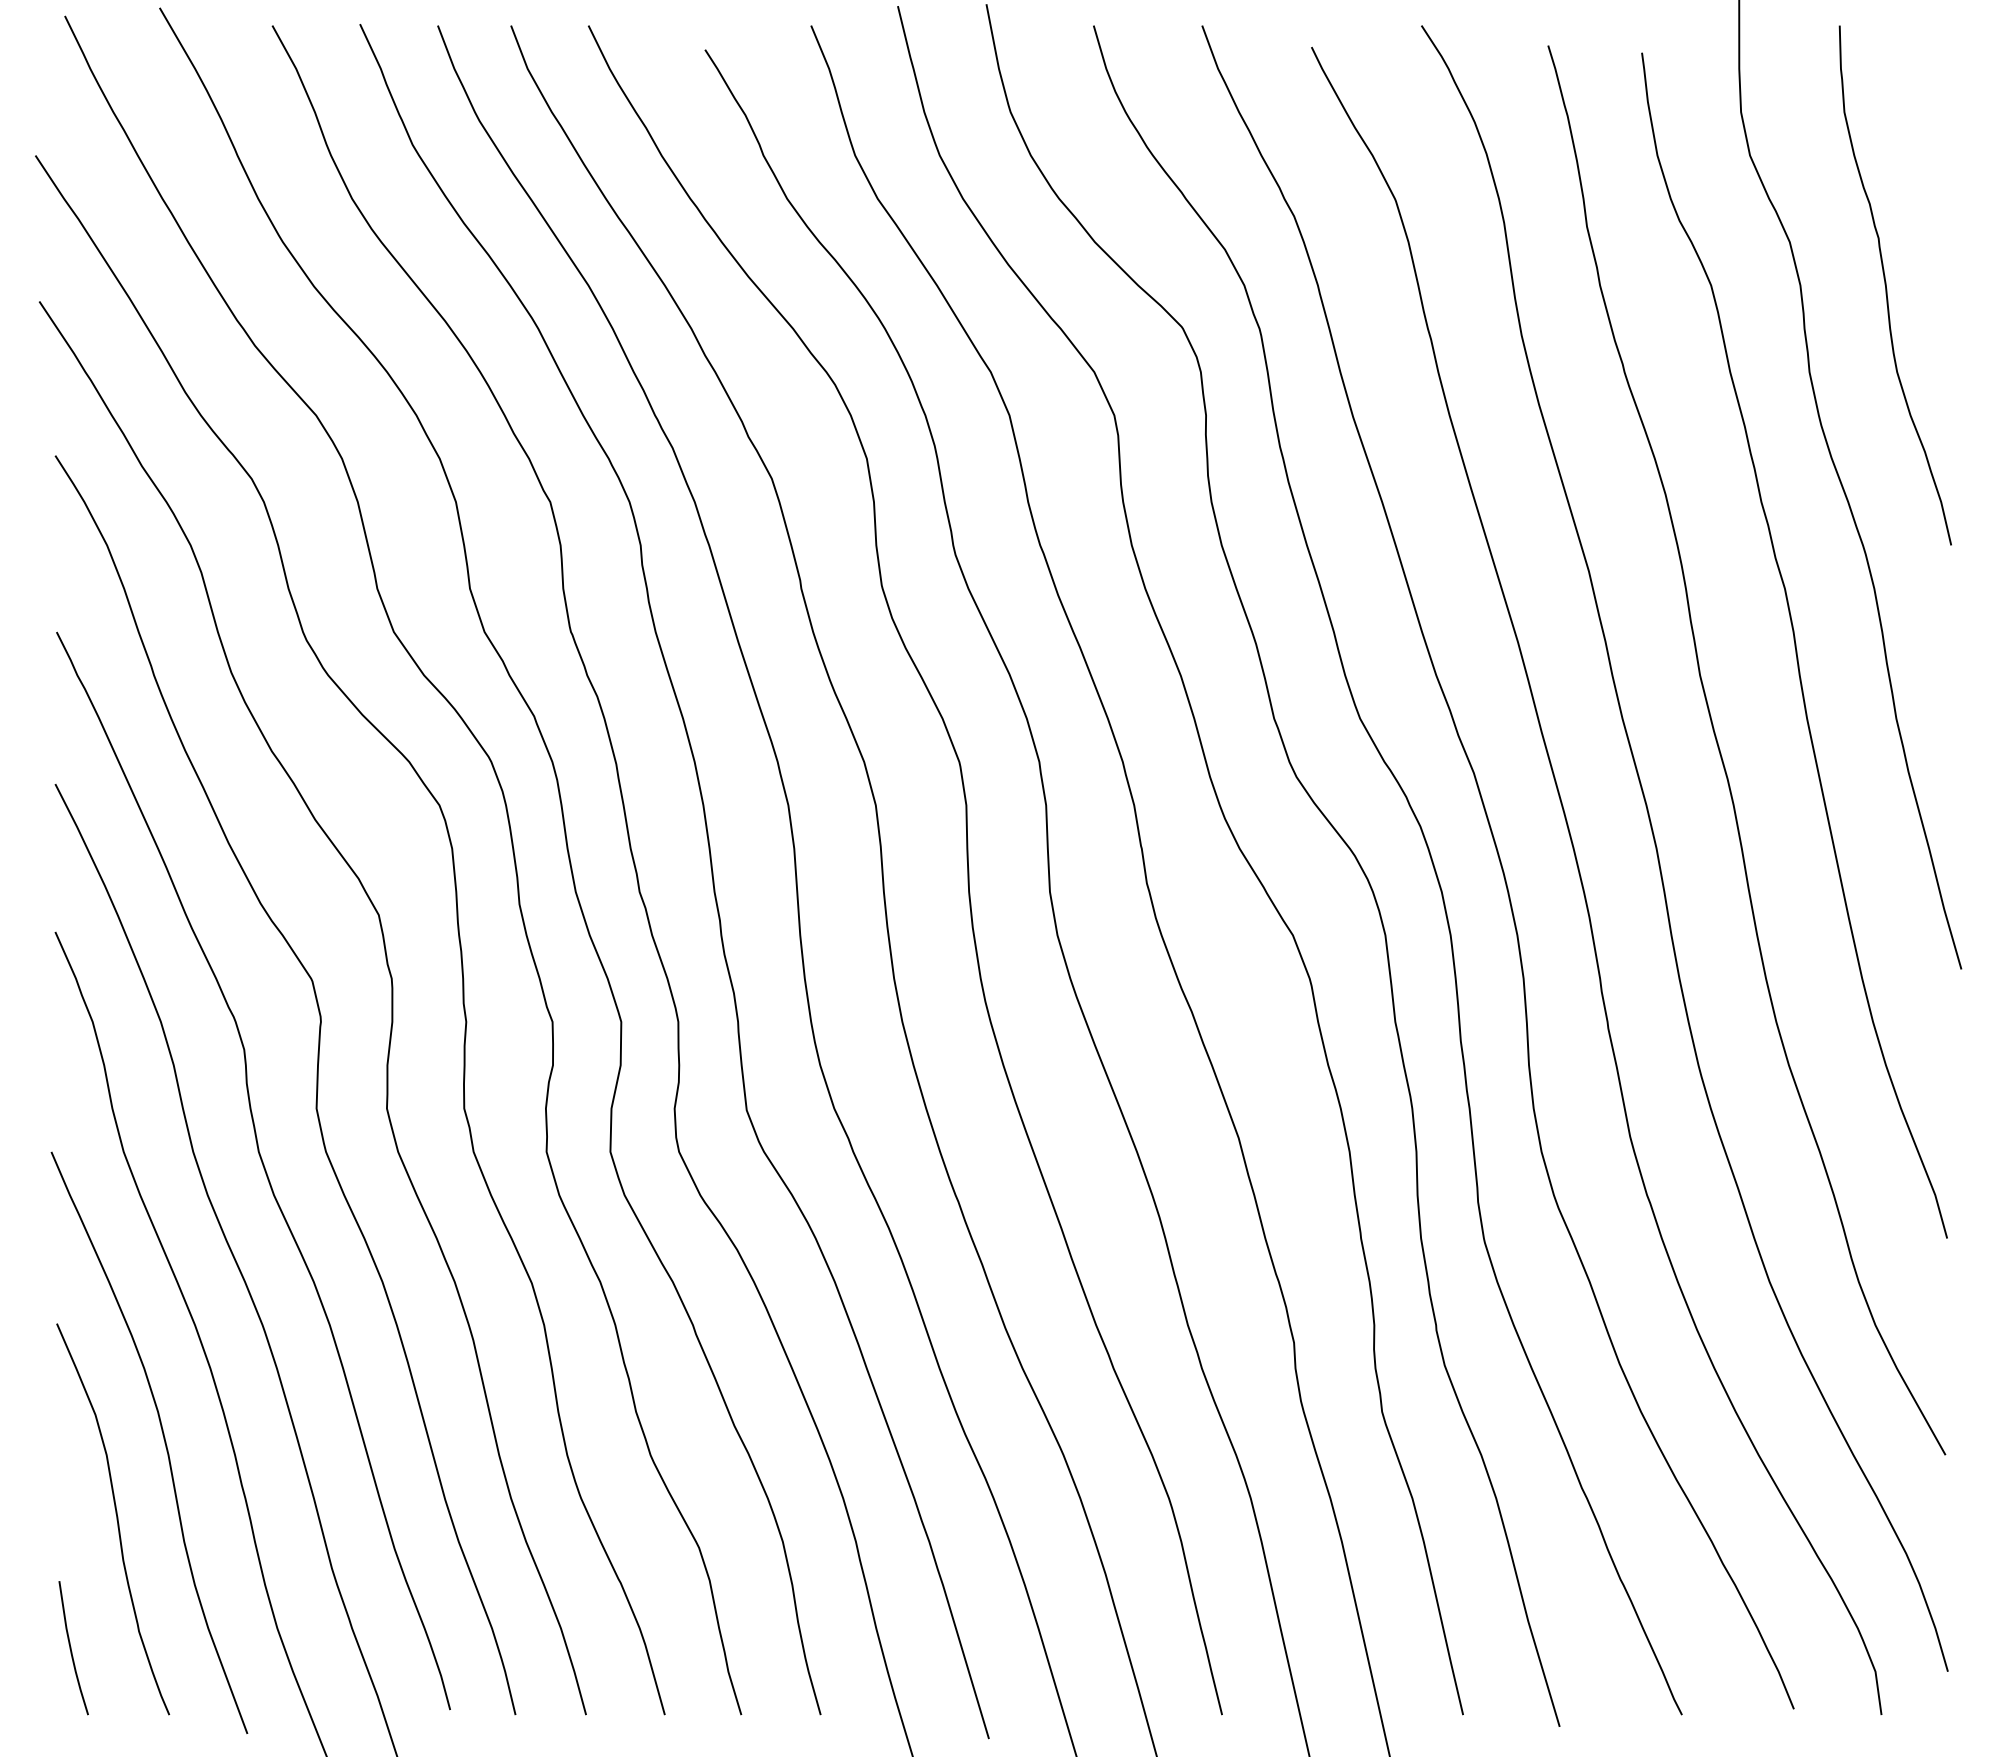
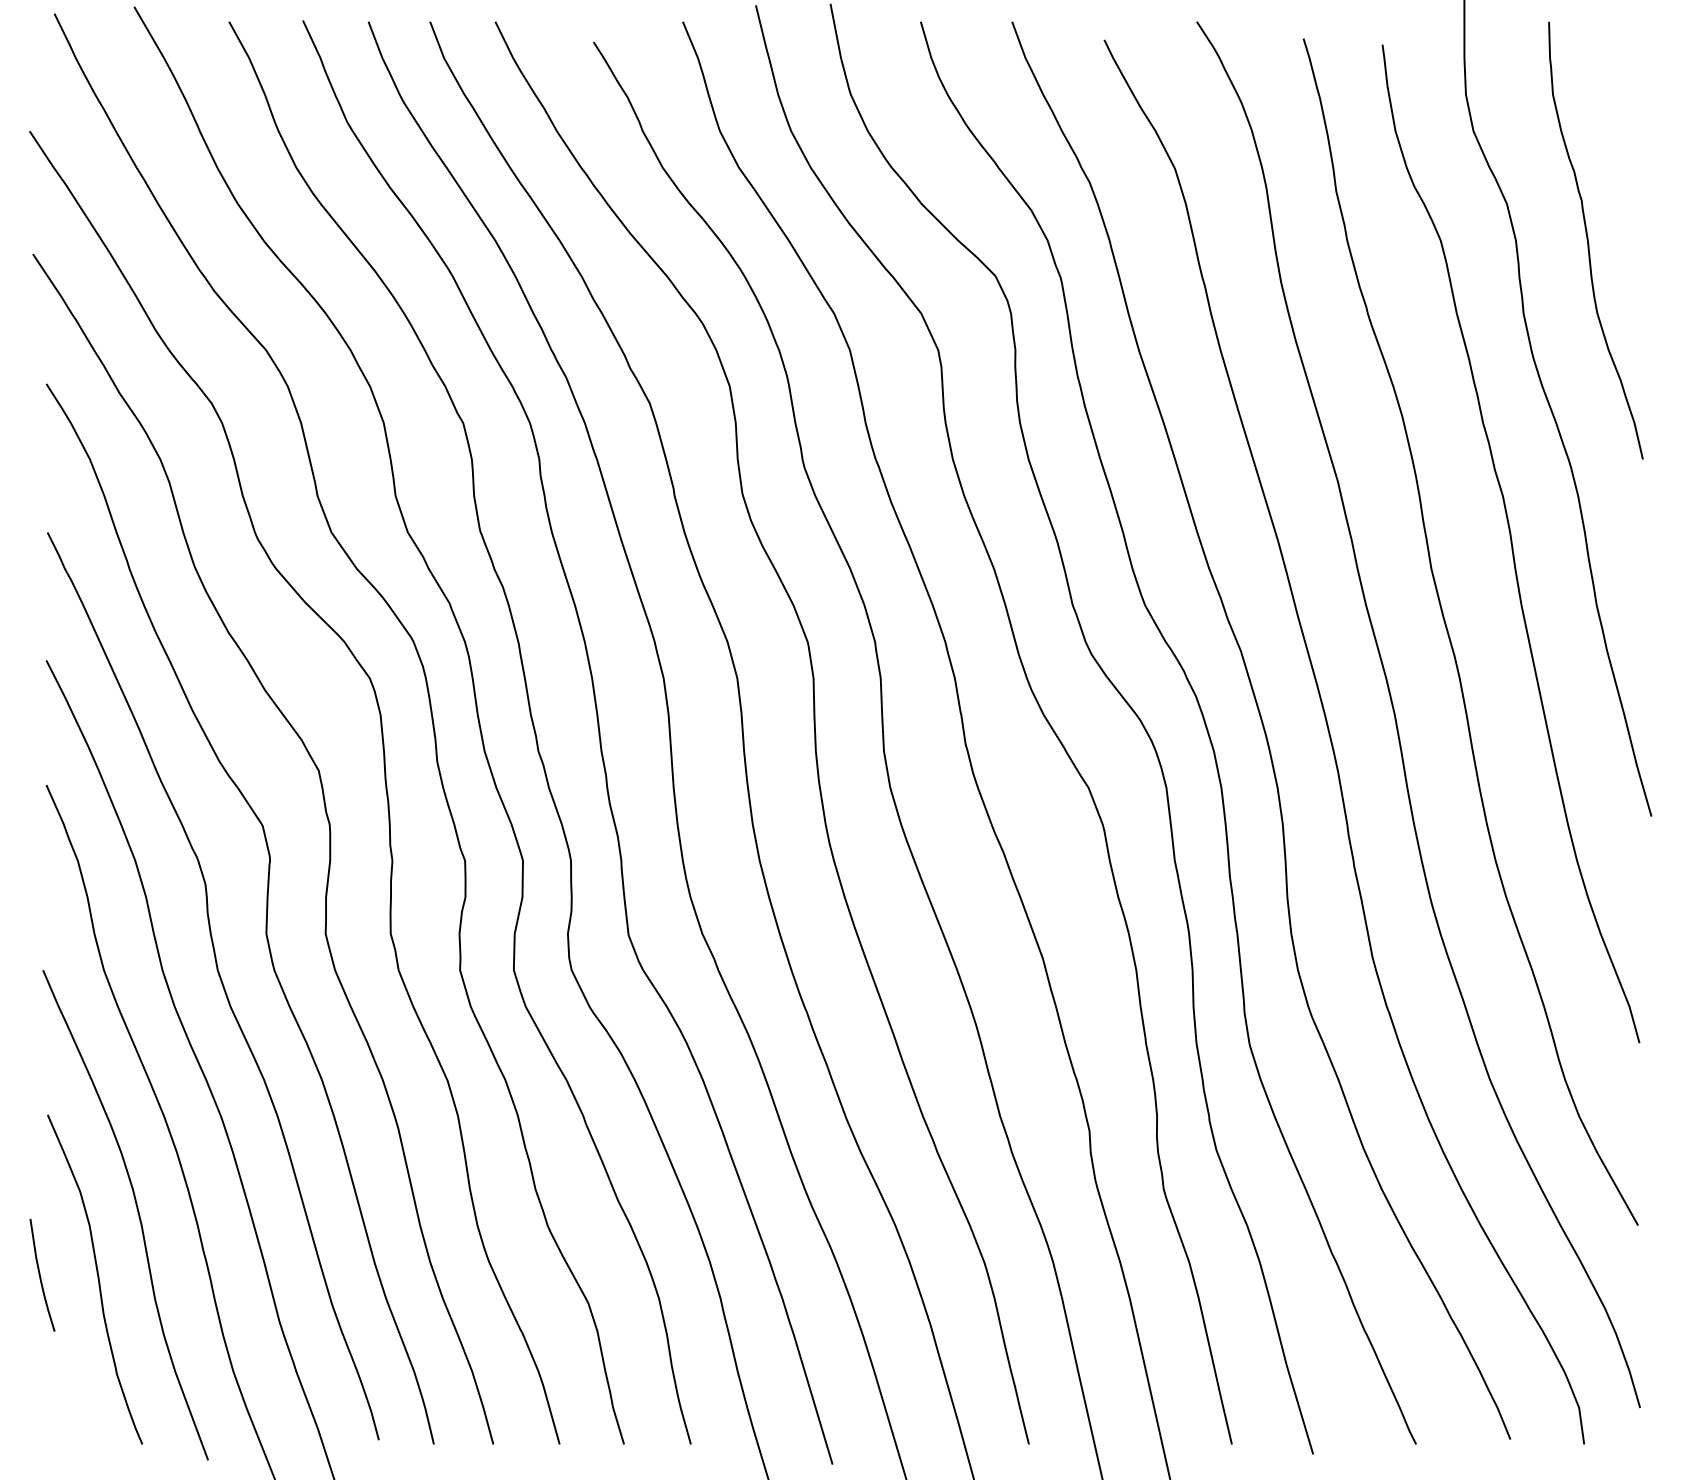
curve: (71, 1648) -> (40, 1275), moved

